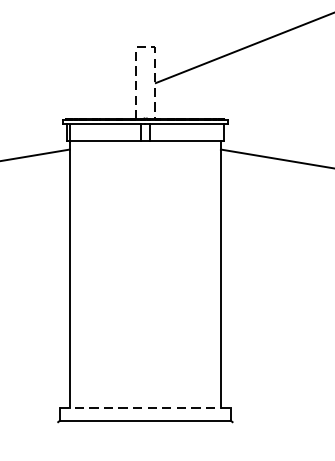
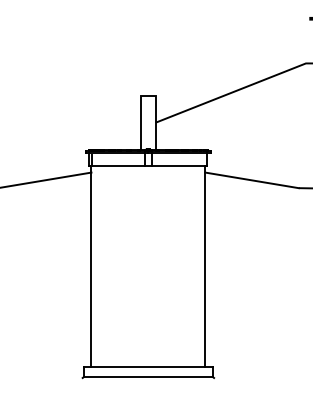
line: (145, 47) -> (148, 95), dashed -> solid
line: (145, 408) -> (148, 367), dashed -> solid

